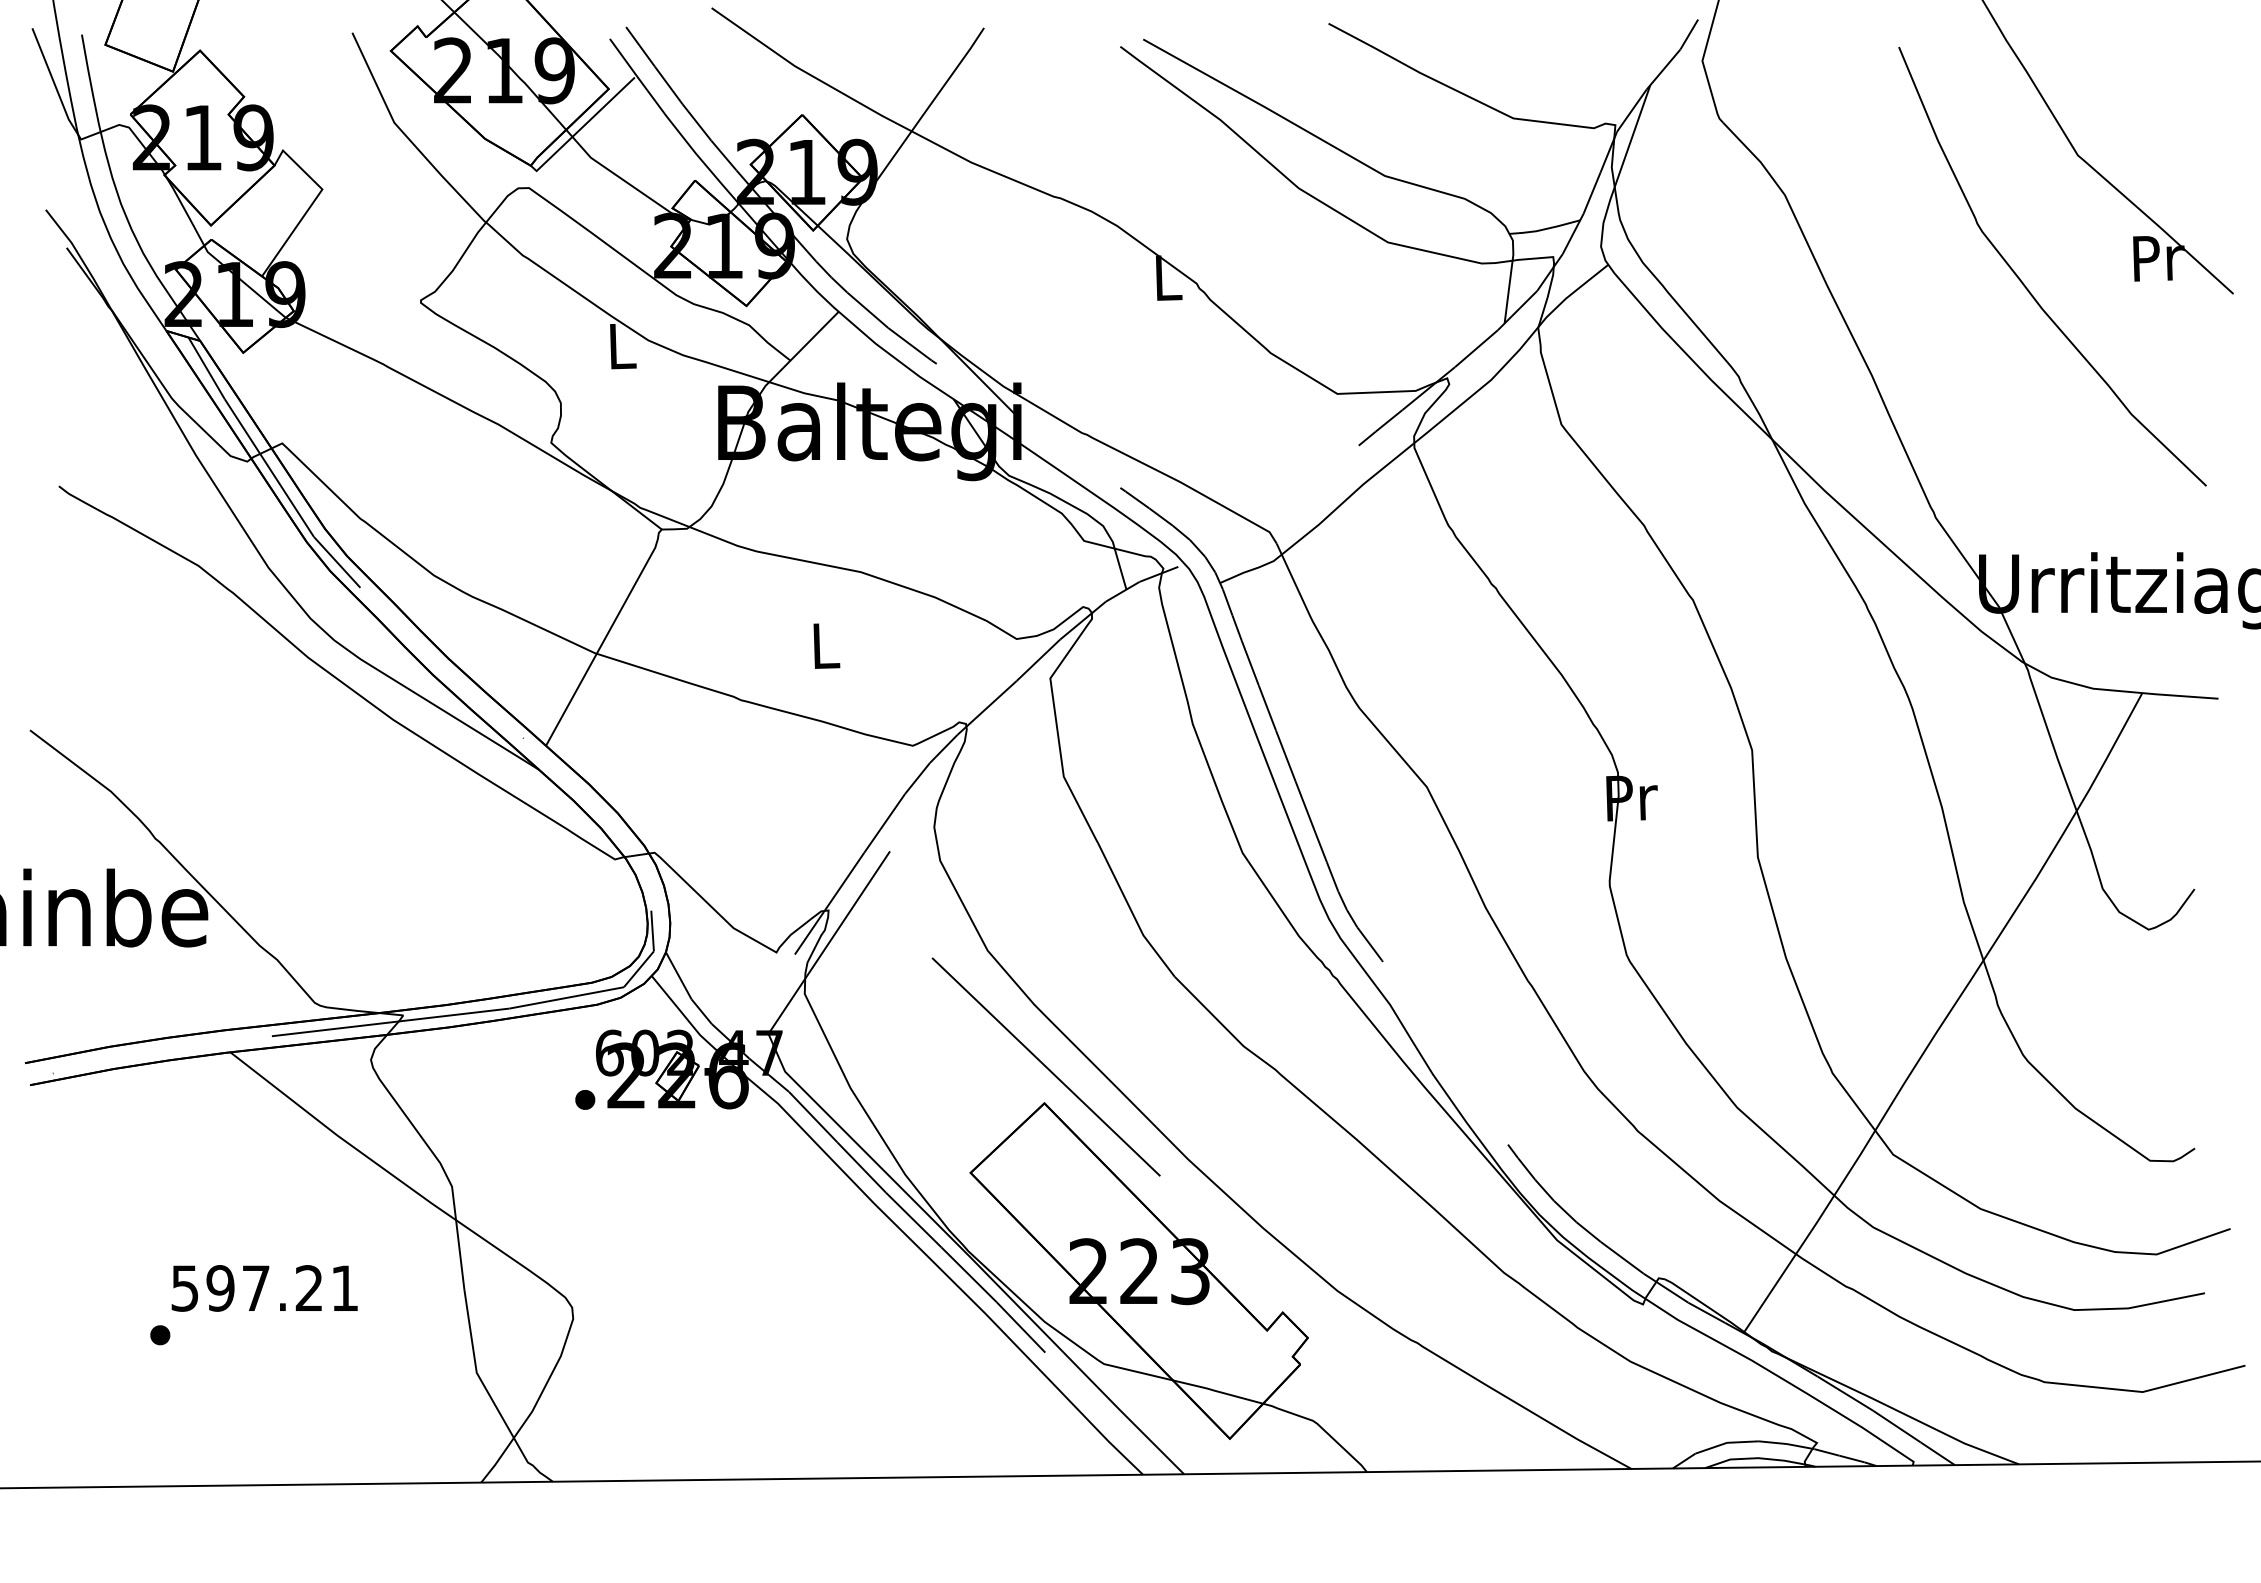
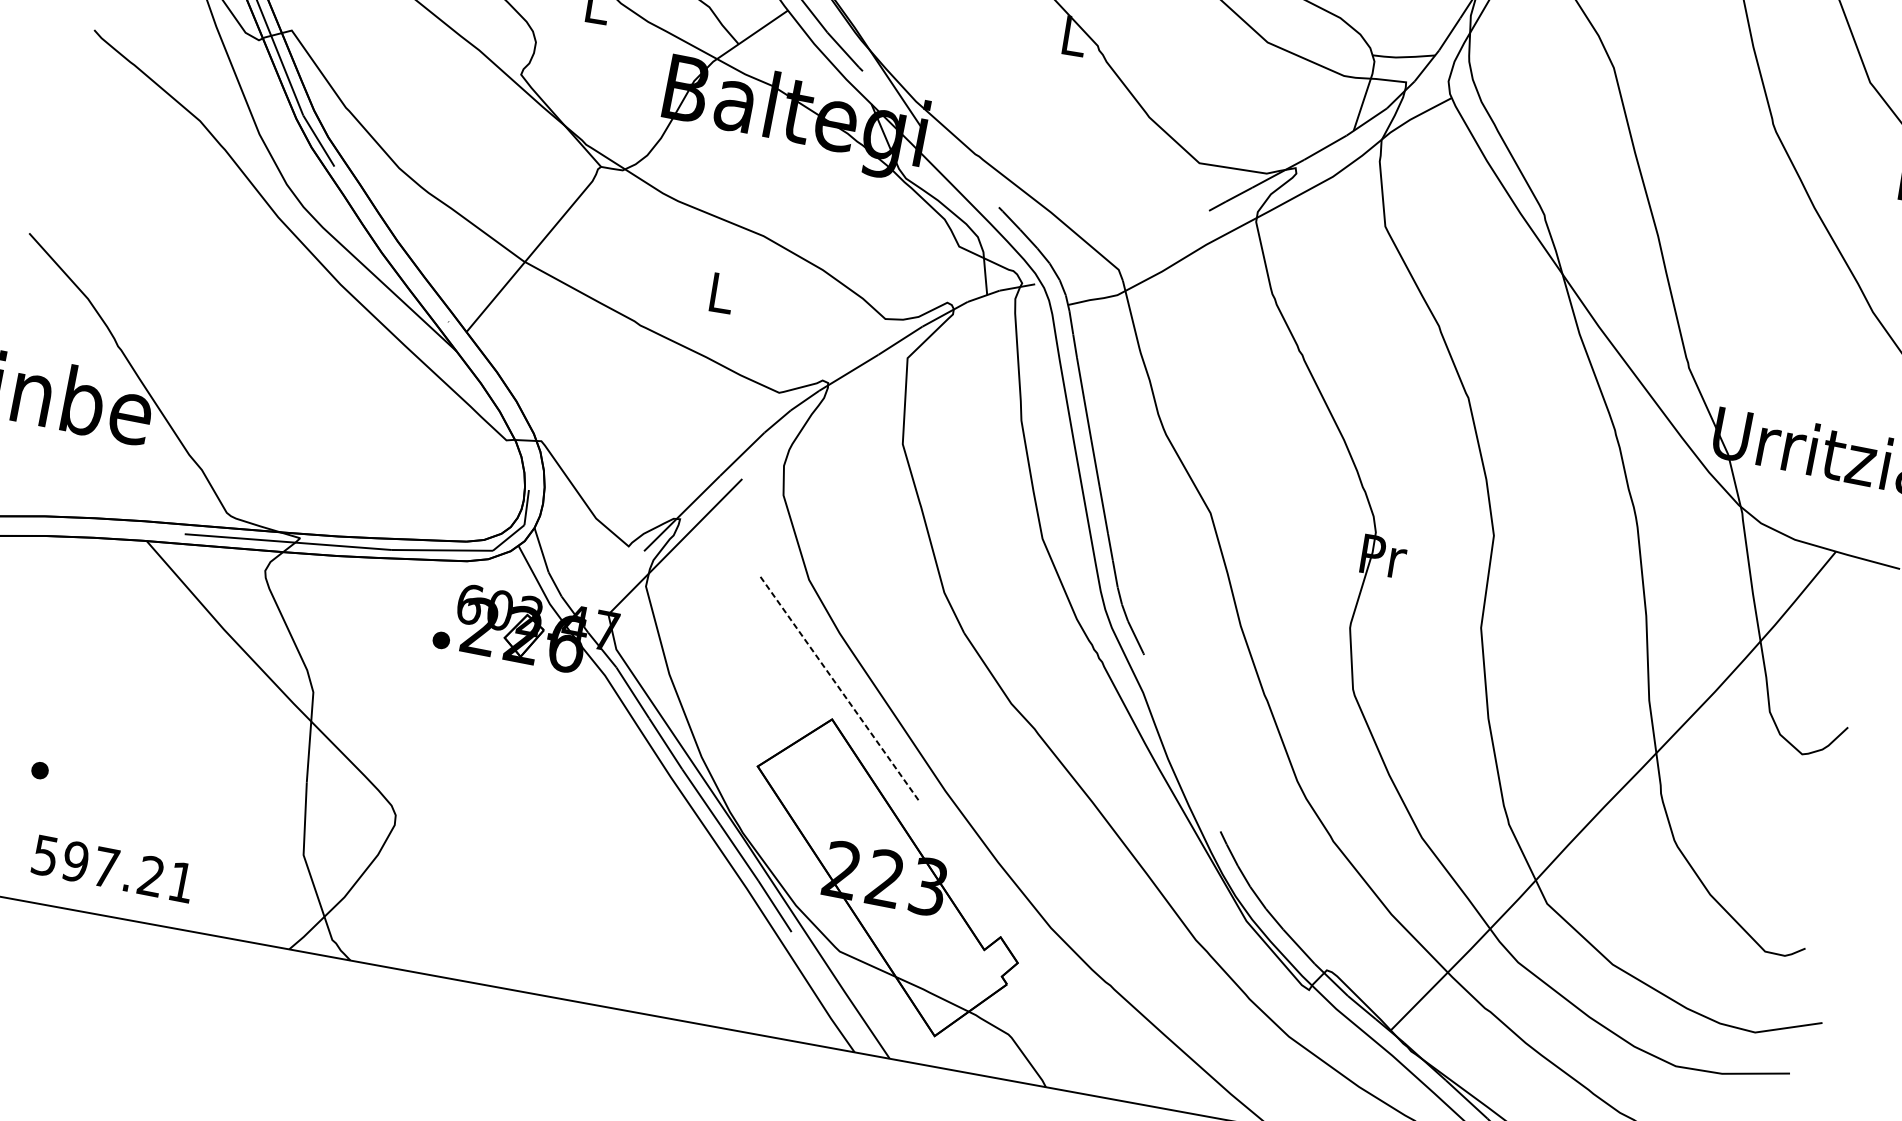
line: (1046, 1067) -> (839, 689), solid -> dashed
text: (264, 1288) -> (113, 869), moved

